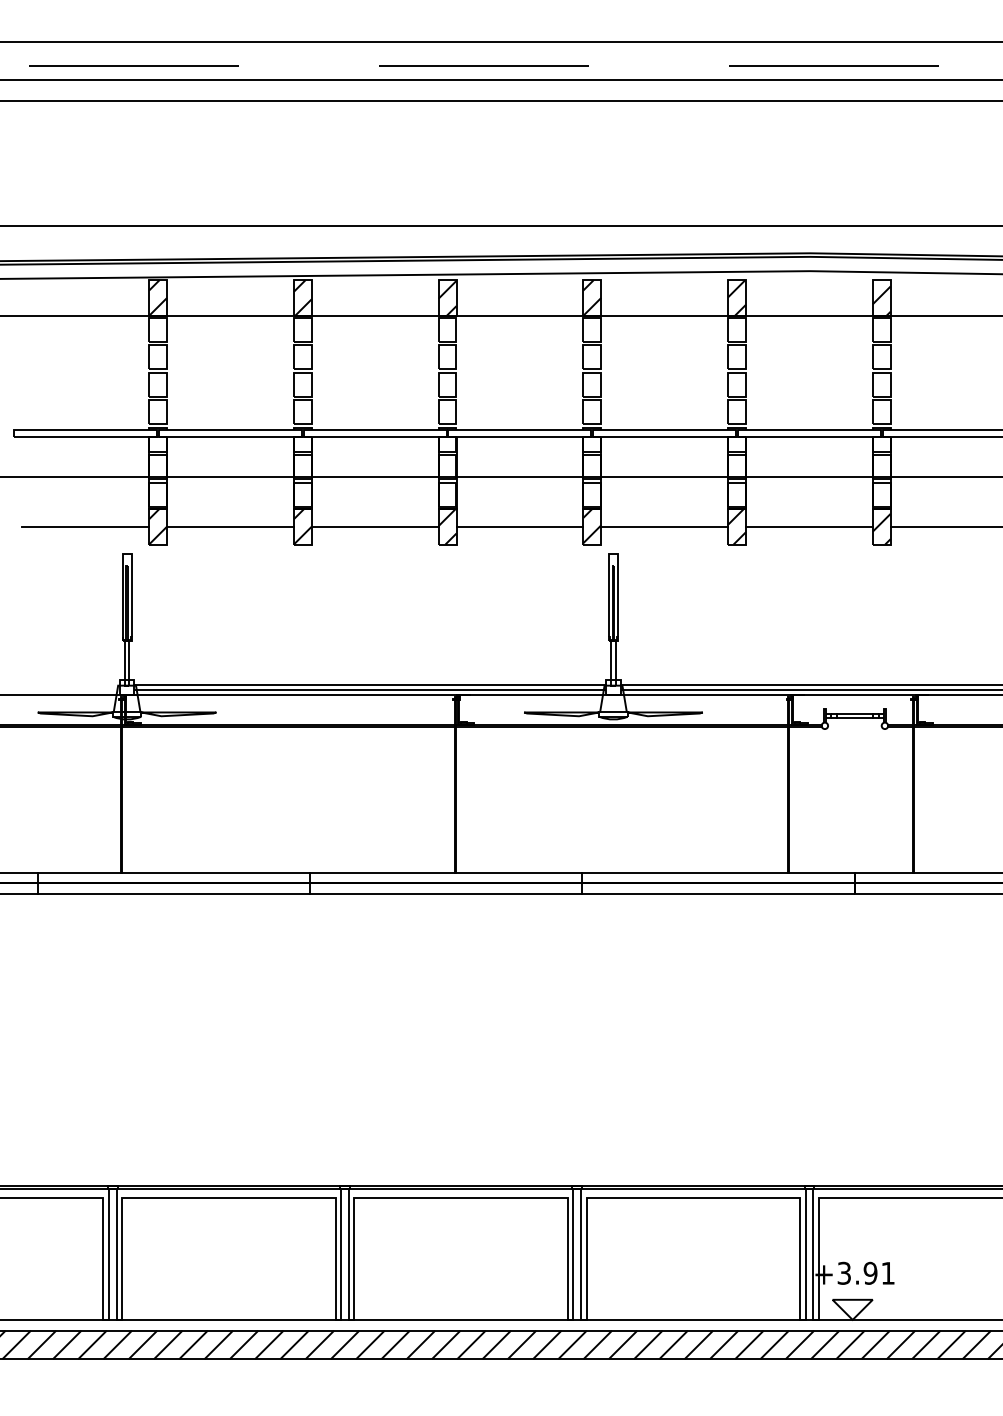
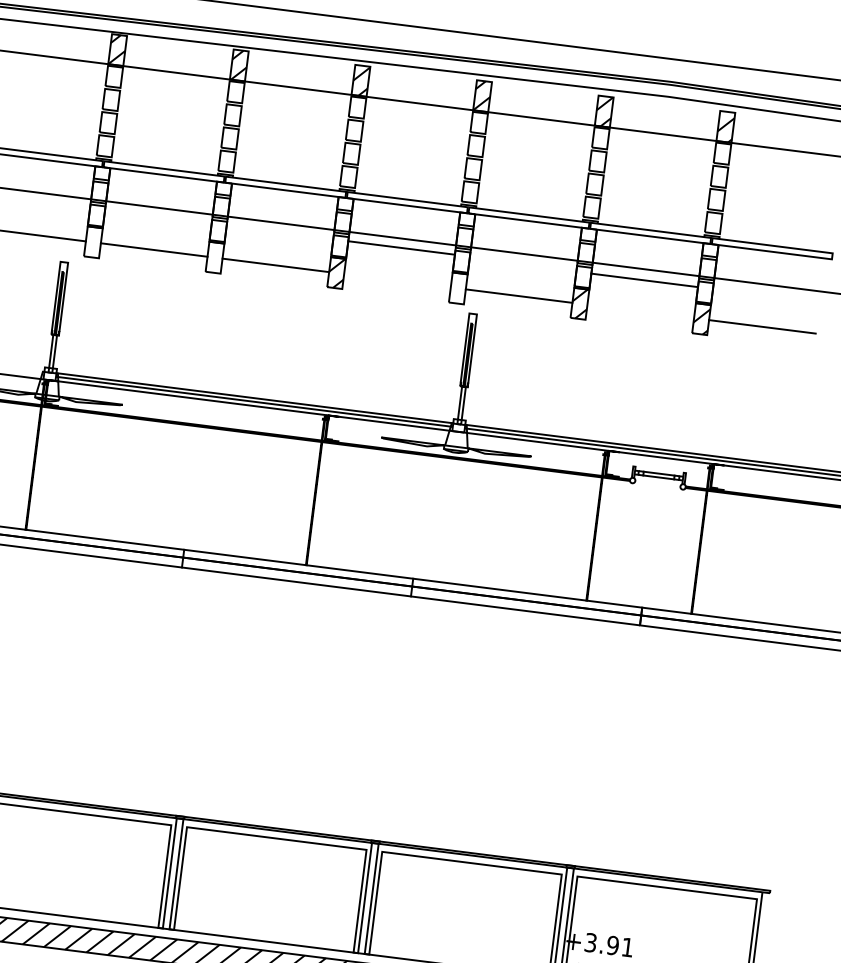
hatch: (592, 525) -> (458, 287), removed
hatch: (158, 526) -> (93, 242), removed
hatch: (302, 526) -> (214, 257), removed
line: (519, 526) -> (401, 247), moved
line: (808, 526) -> (643, 280), moved

